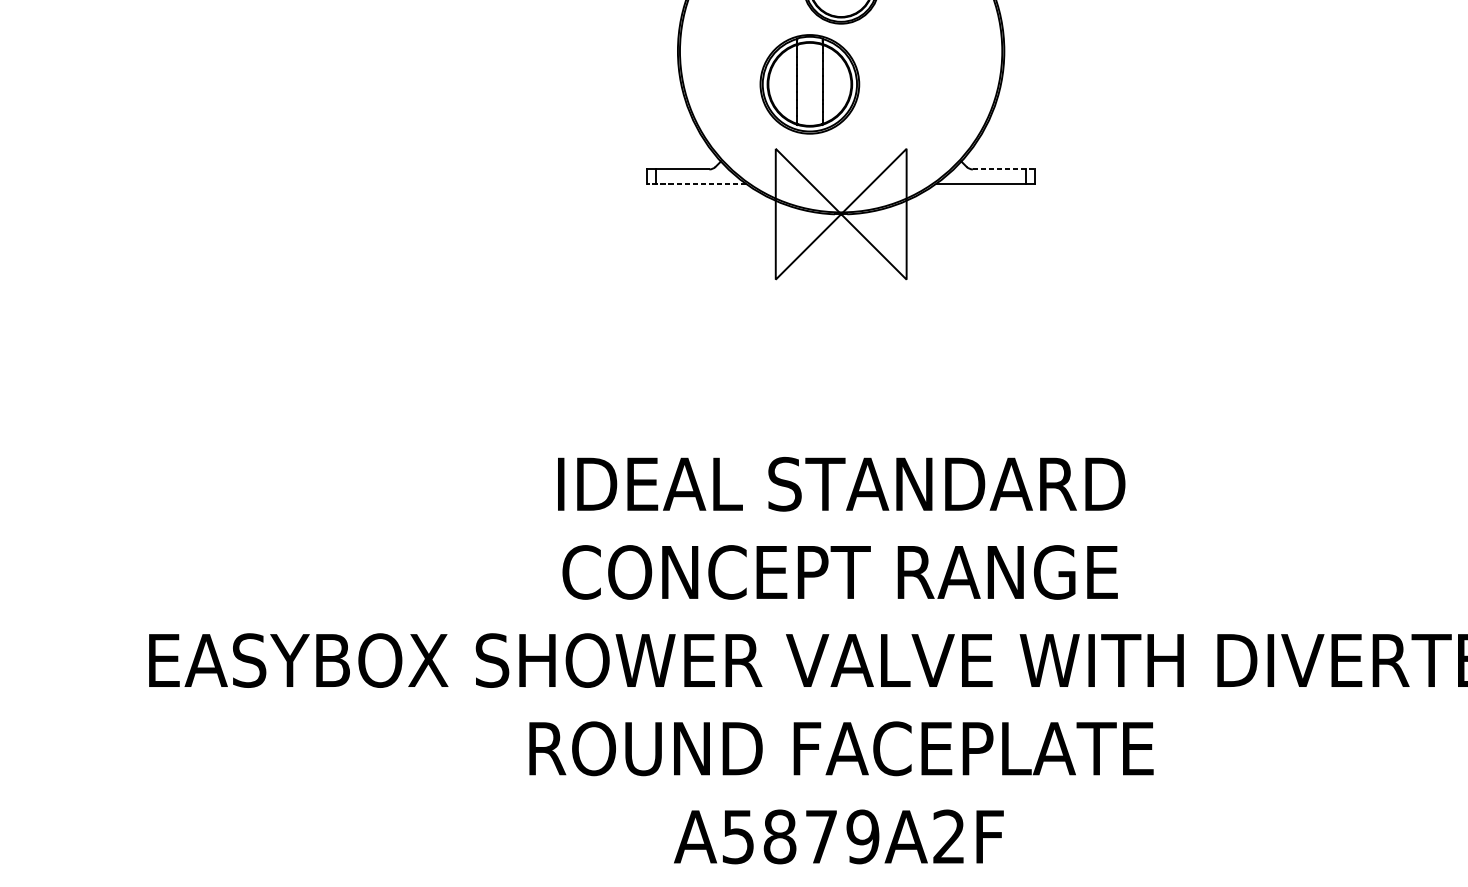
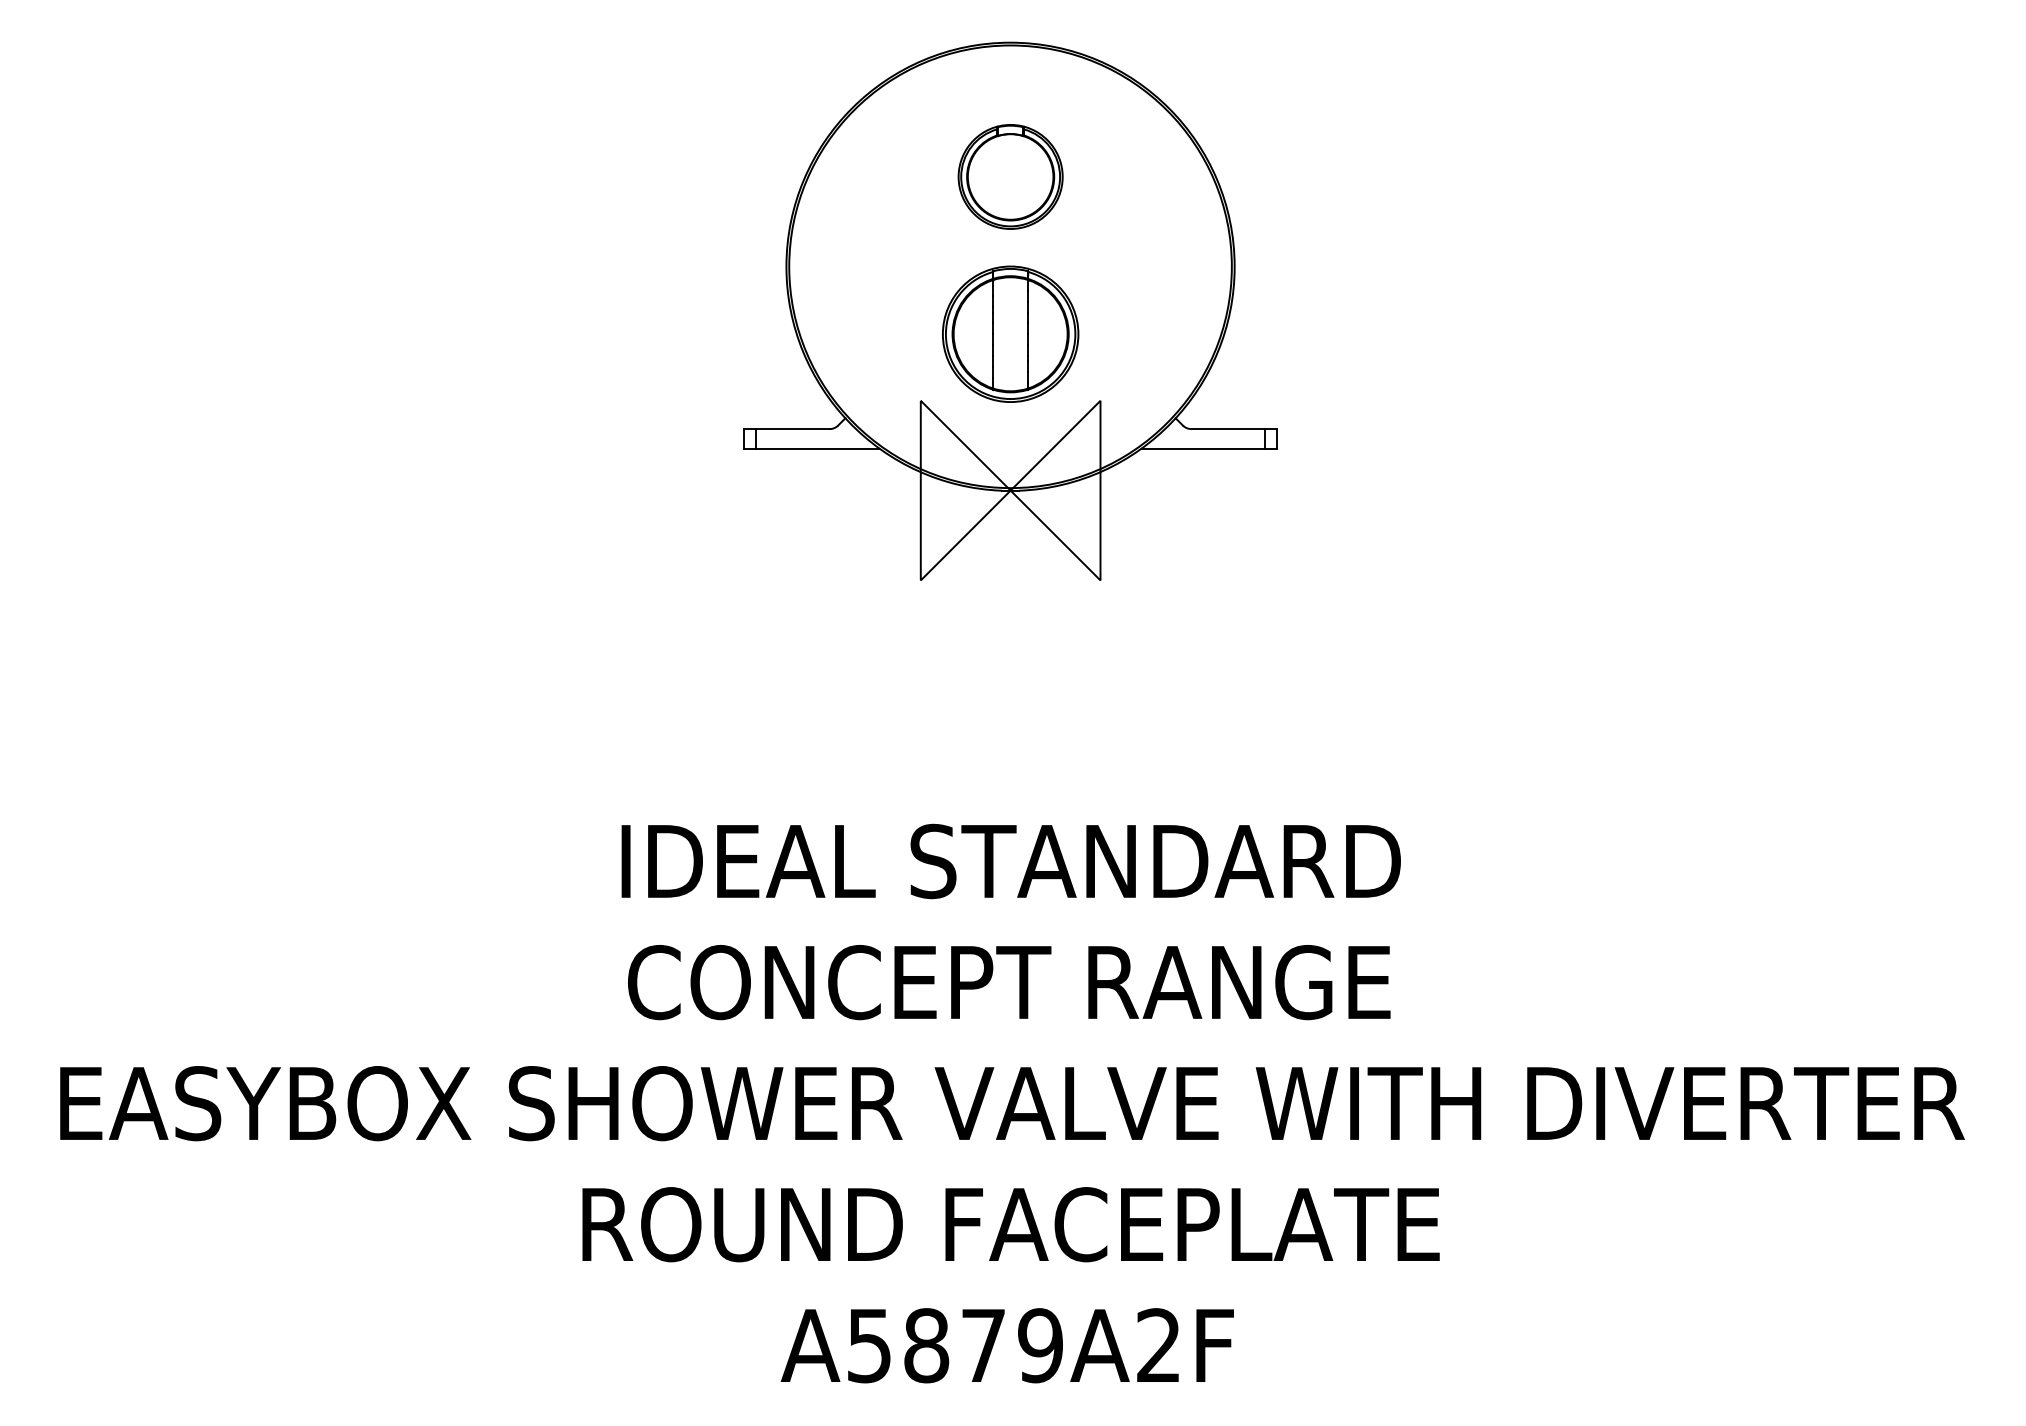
part: (809, 83) -> (1010, 333), moved
line: (1004, 169) -> (1234, 429), dashed -> solid
line: (696, 183) -> (811, 448), dashed -> solid

